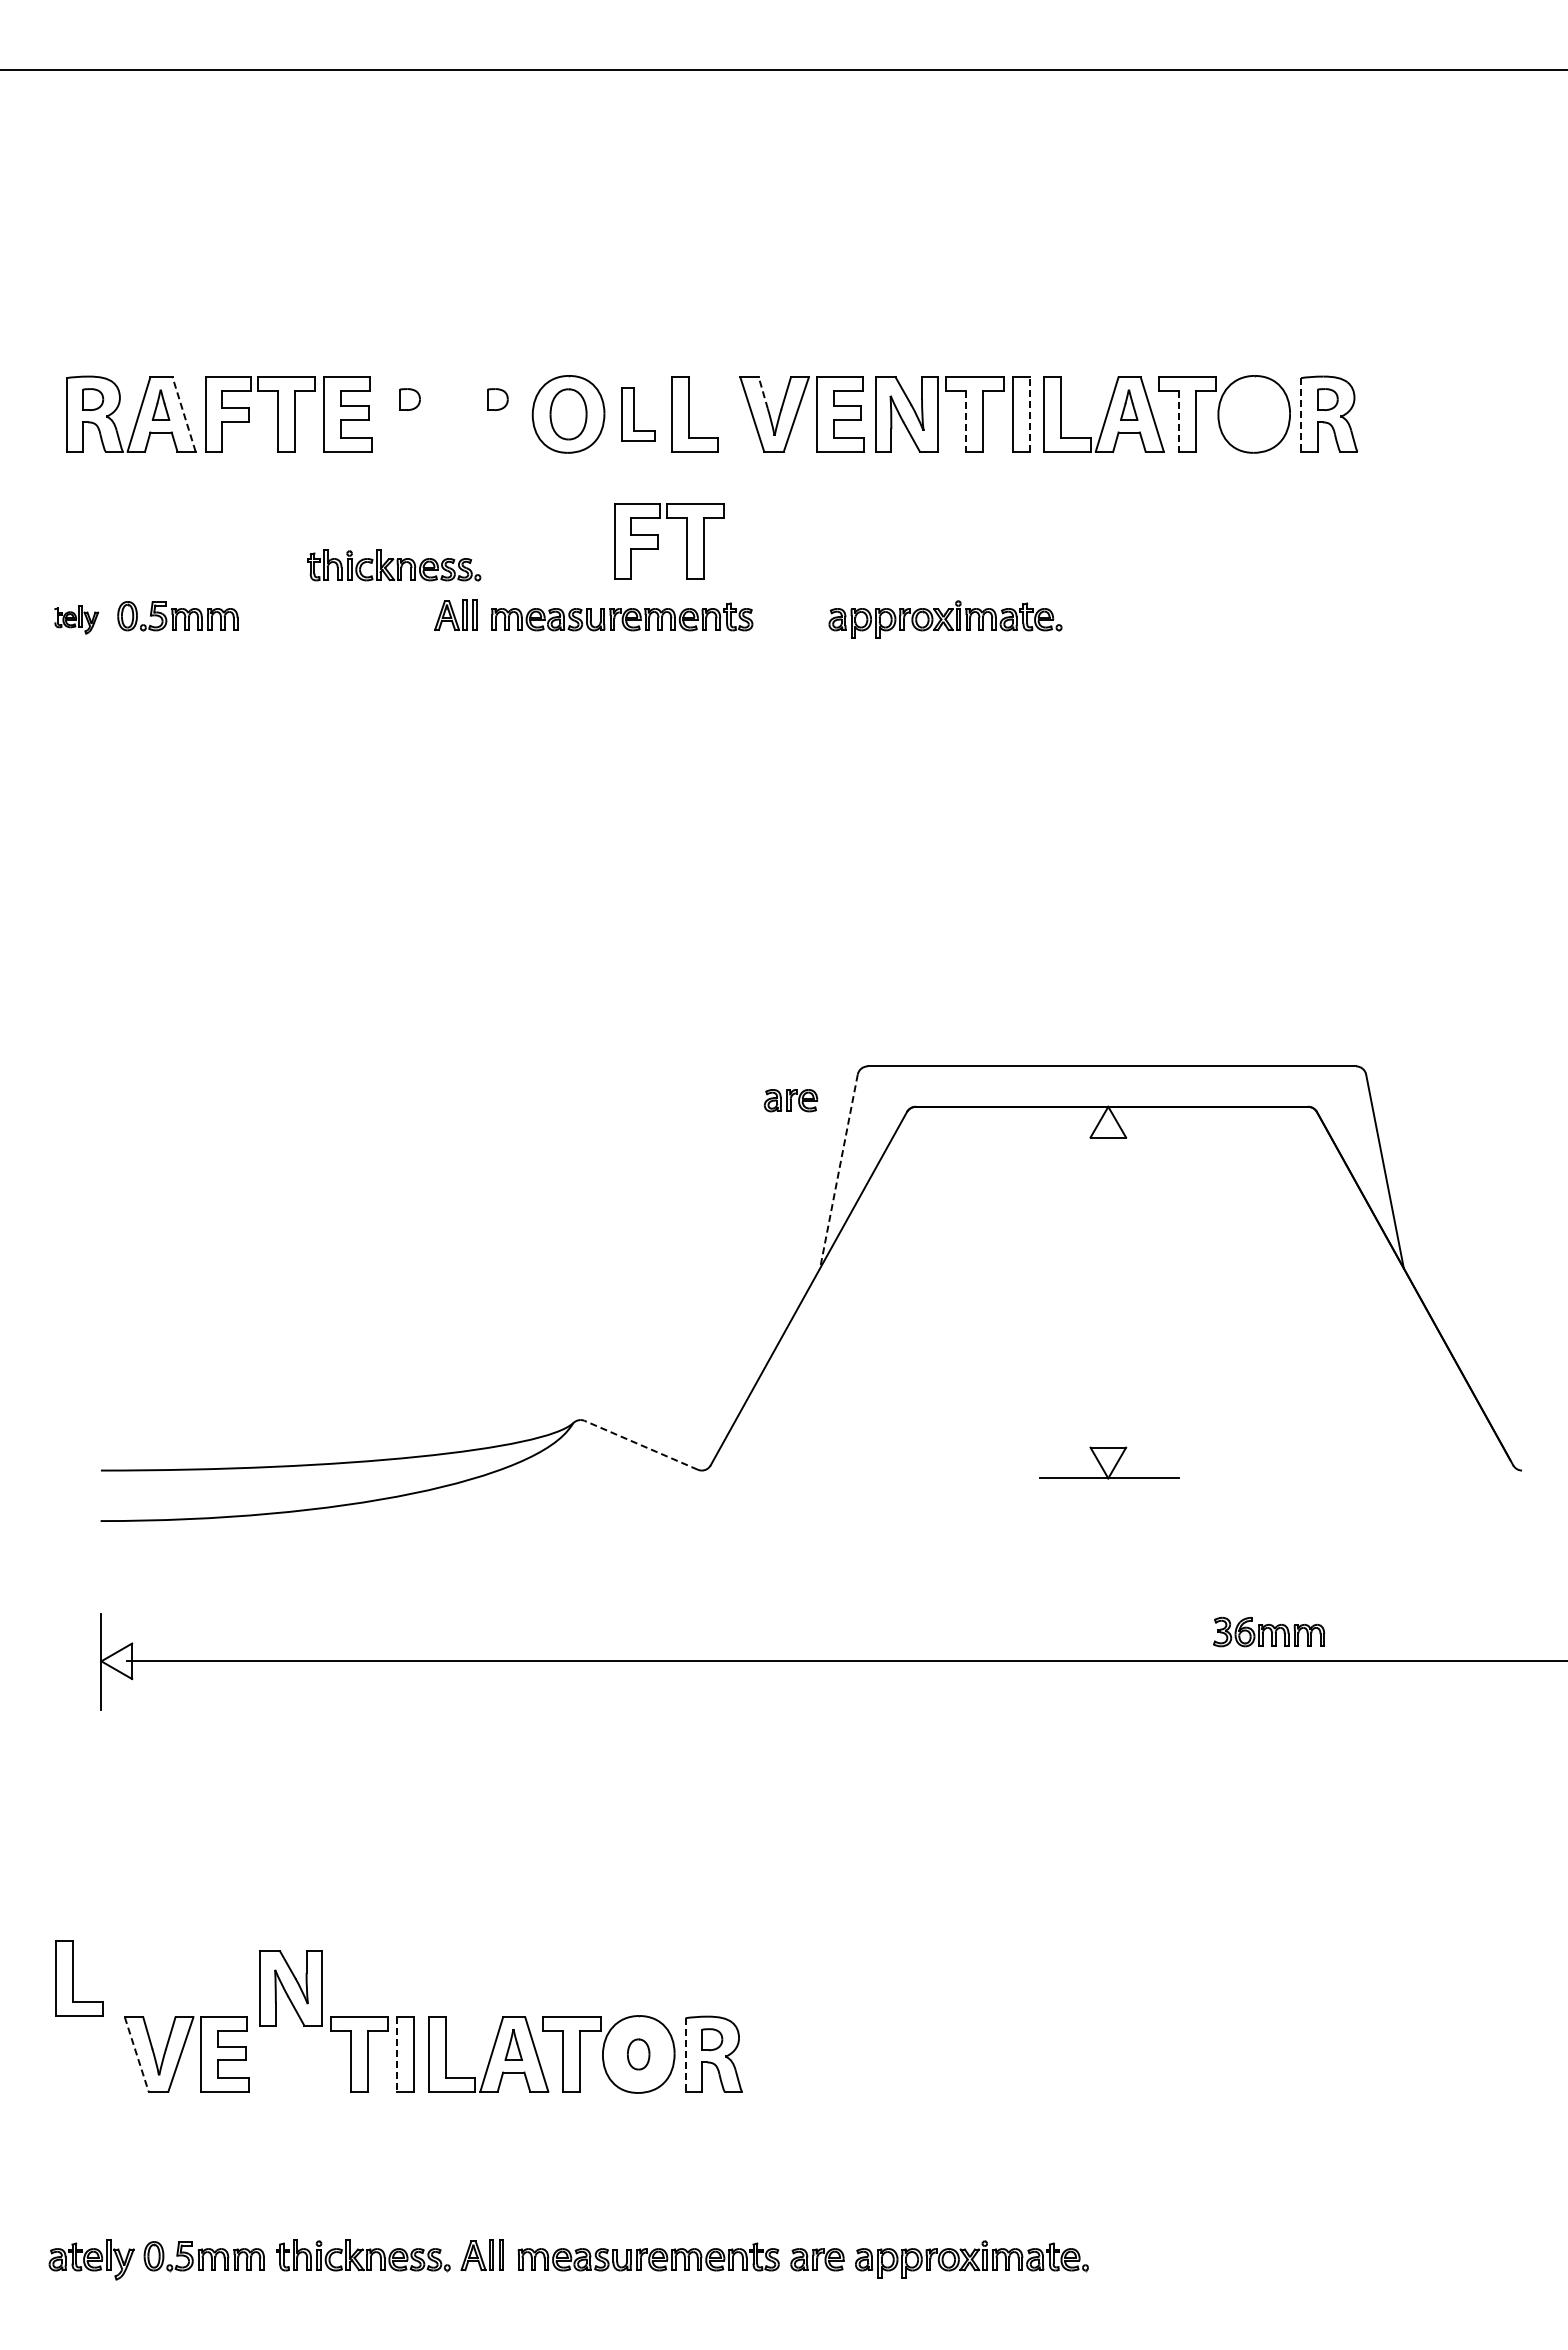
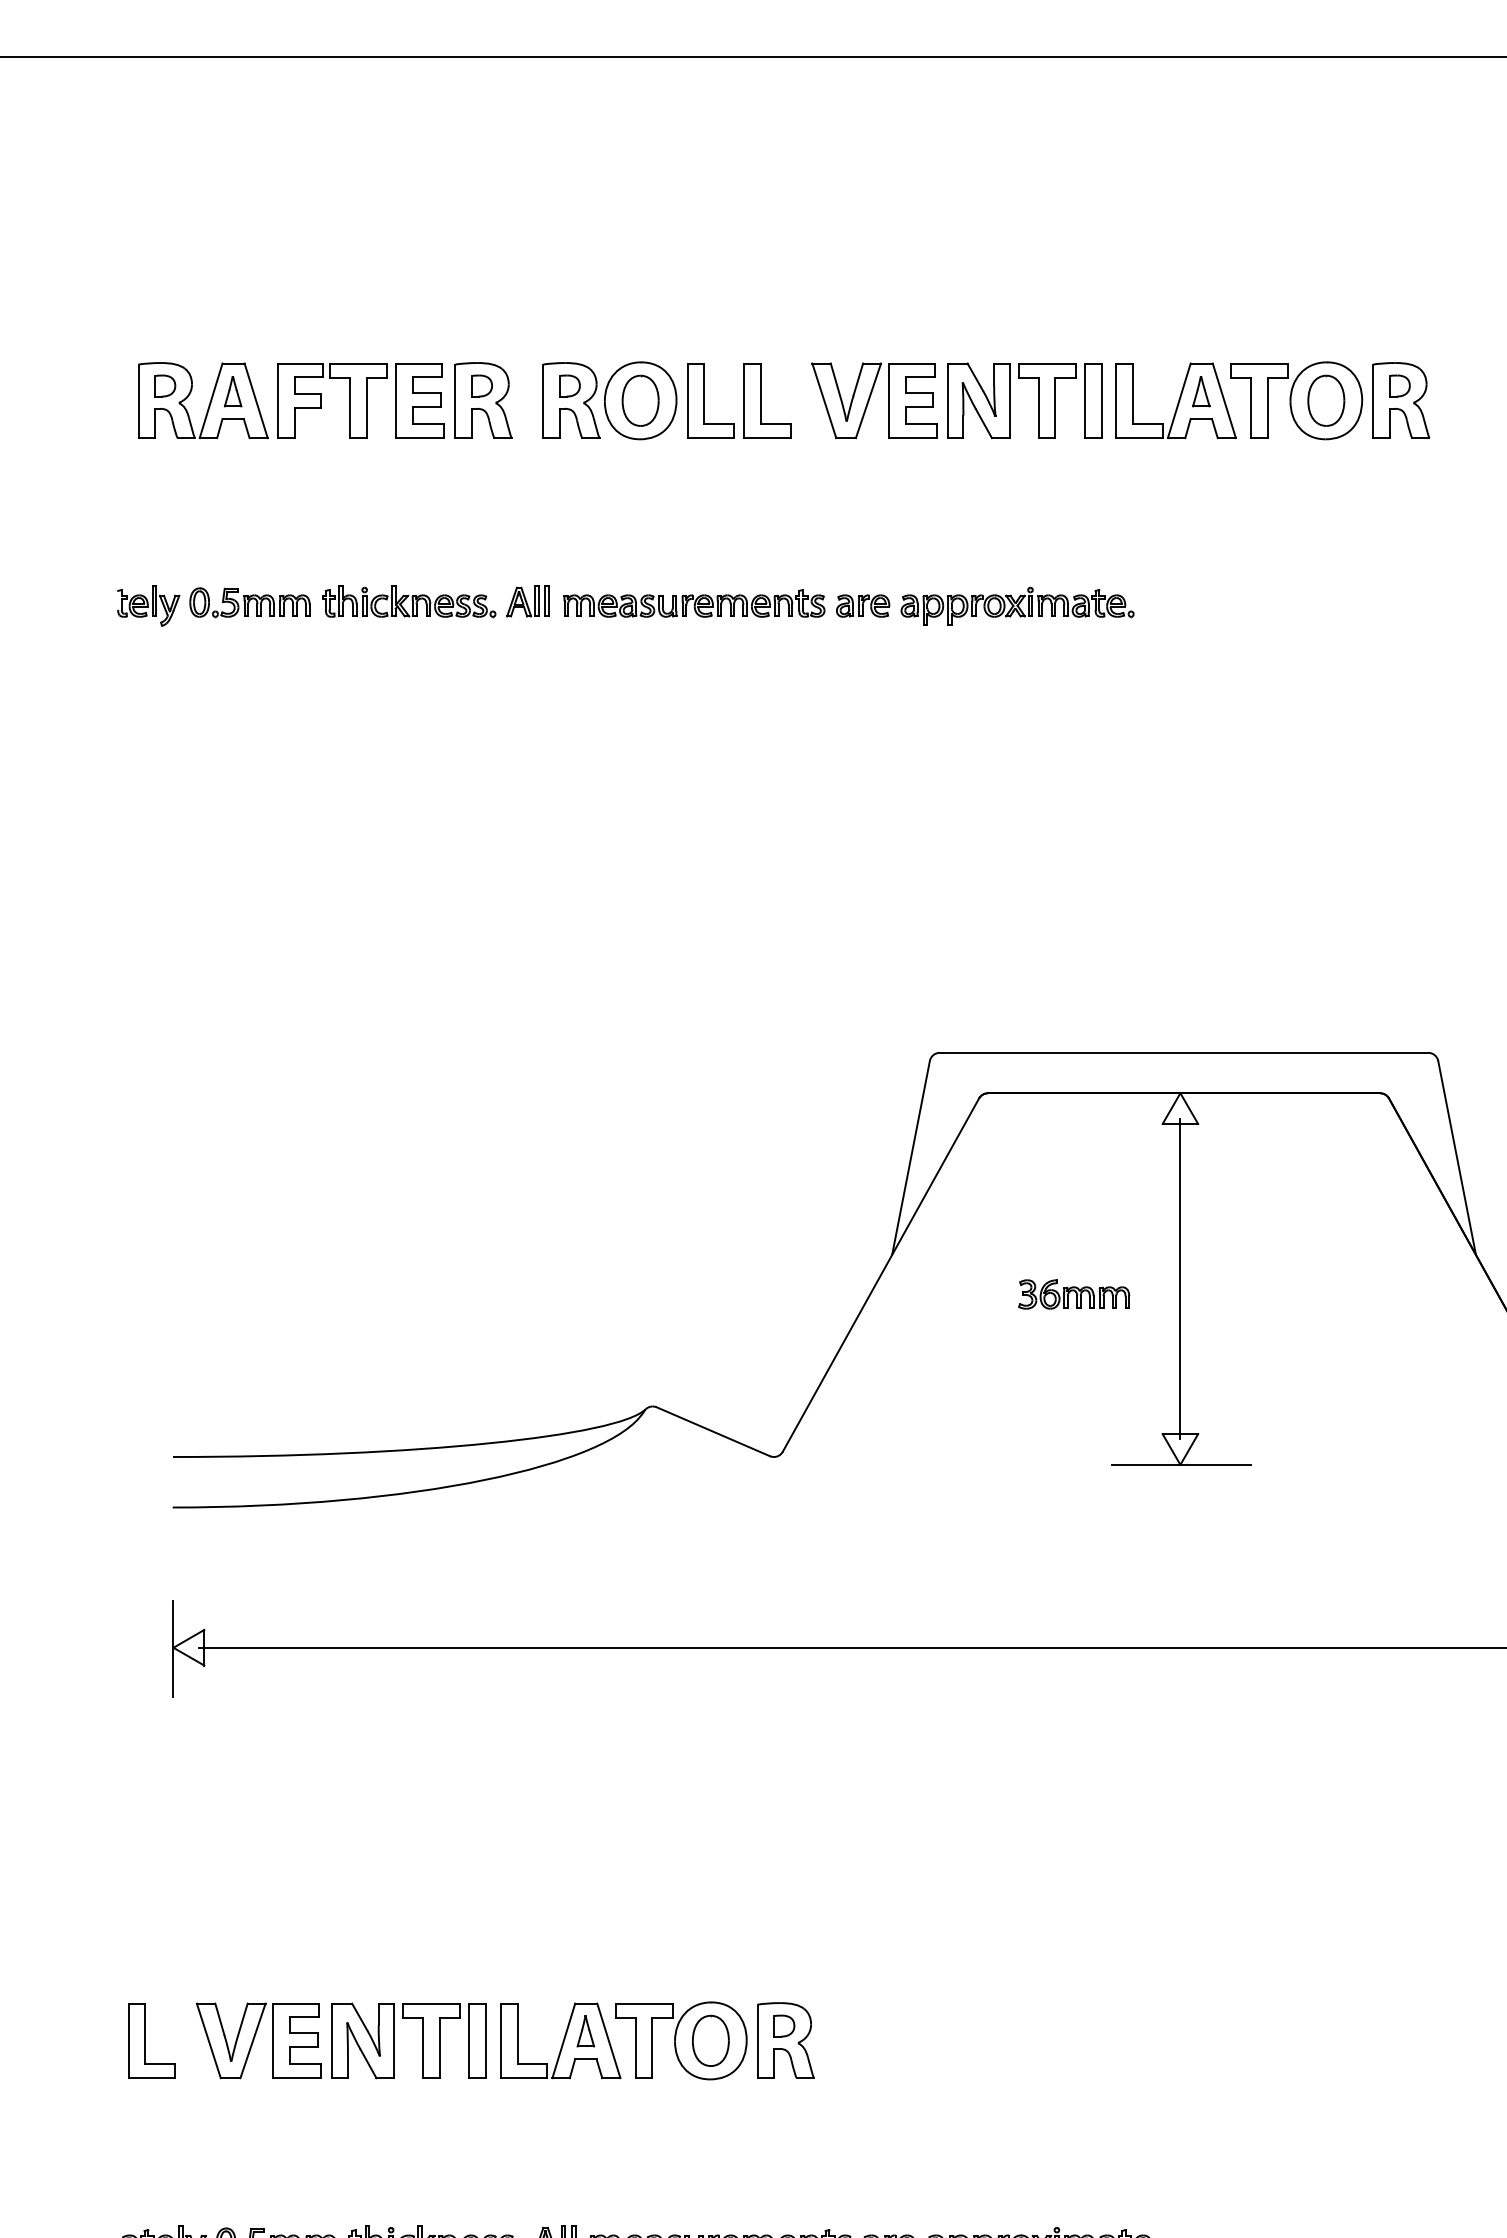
line: (763, 392) -> (835, 378), dashed -> solid
line: (183, 413) -> (255, 399), dashed -> solid
part: (411, 413) -> (483, 399), added
part: (498, 413) -> (570, 399), added
line: (1029, 413) -> (1101, 399), dashed -> solid
part: (638, 414) -> (710, 400), size x1.43
part: (1254, 414) -> (1326, 400), added
line: (1301, 414) -> (1373, 400), dashed -> solid
line: (966, 421) -> (1038, 407), dashed -> solid
line: (1178, 421) -> (1250, 407), dashed -> solid
part: (658, 541) -> (730, 527), removed
part: (394, 565) -> (409, 601), moved
part: (76, 619) -> (148, 605), size x1.43
part: (790, 1100) -> (862, 605), moved
line: (838, 1171) -> (910, 1157), dashed -> solid
line: (1108, 1292) -> (1180, 1278), added
line: (641, 1445) -> (713, 1431), dashed -> solid
part: (1268, 1631) -> (1073, 1293), moved
part: (79, 1978) -> (151, 2040), moved
part: (290, 1988) -> (362, 2040), moved
line: (136, 2054) -> (208, 2040), dashed -> solid
line: (397, 2054) -> (469, 2040), dashed -> solid
part: (638, 2054) -> (710, 2040), size x1.67
line: (685, 2054) -> (757, 2040), dashed -> solid

